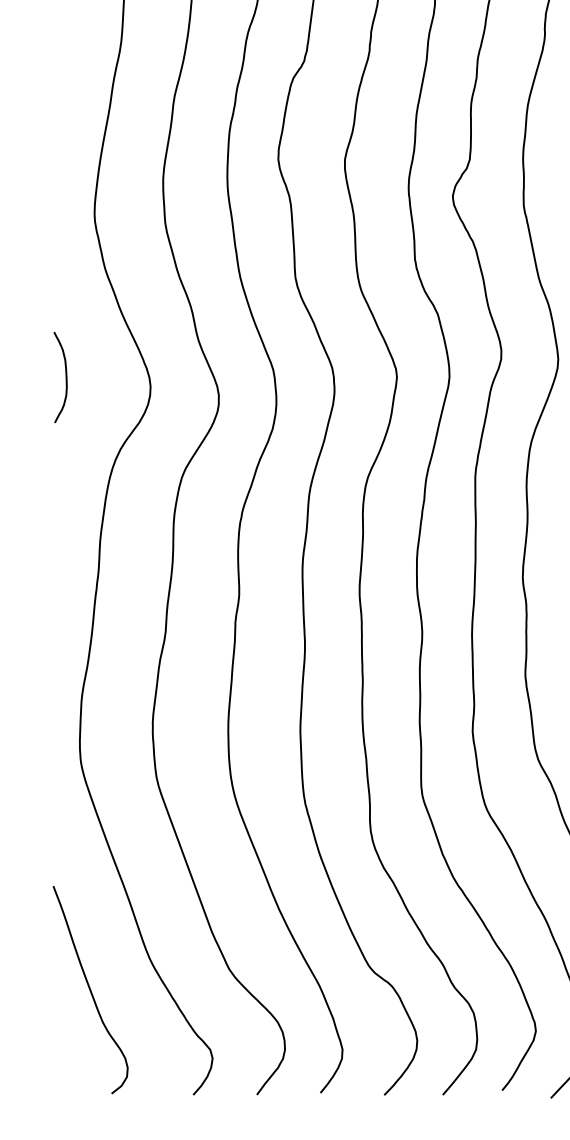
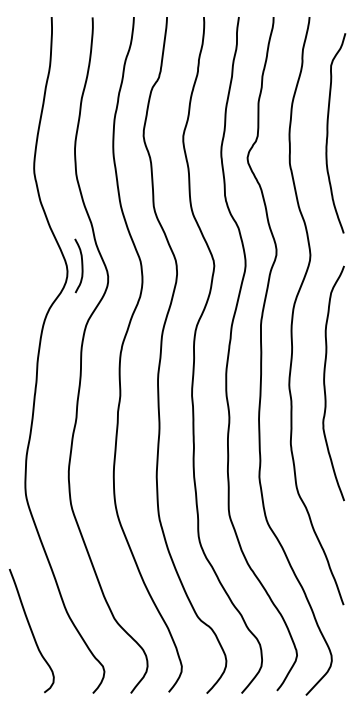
curve: (64, 376) -> (81, 265), moved

